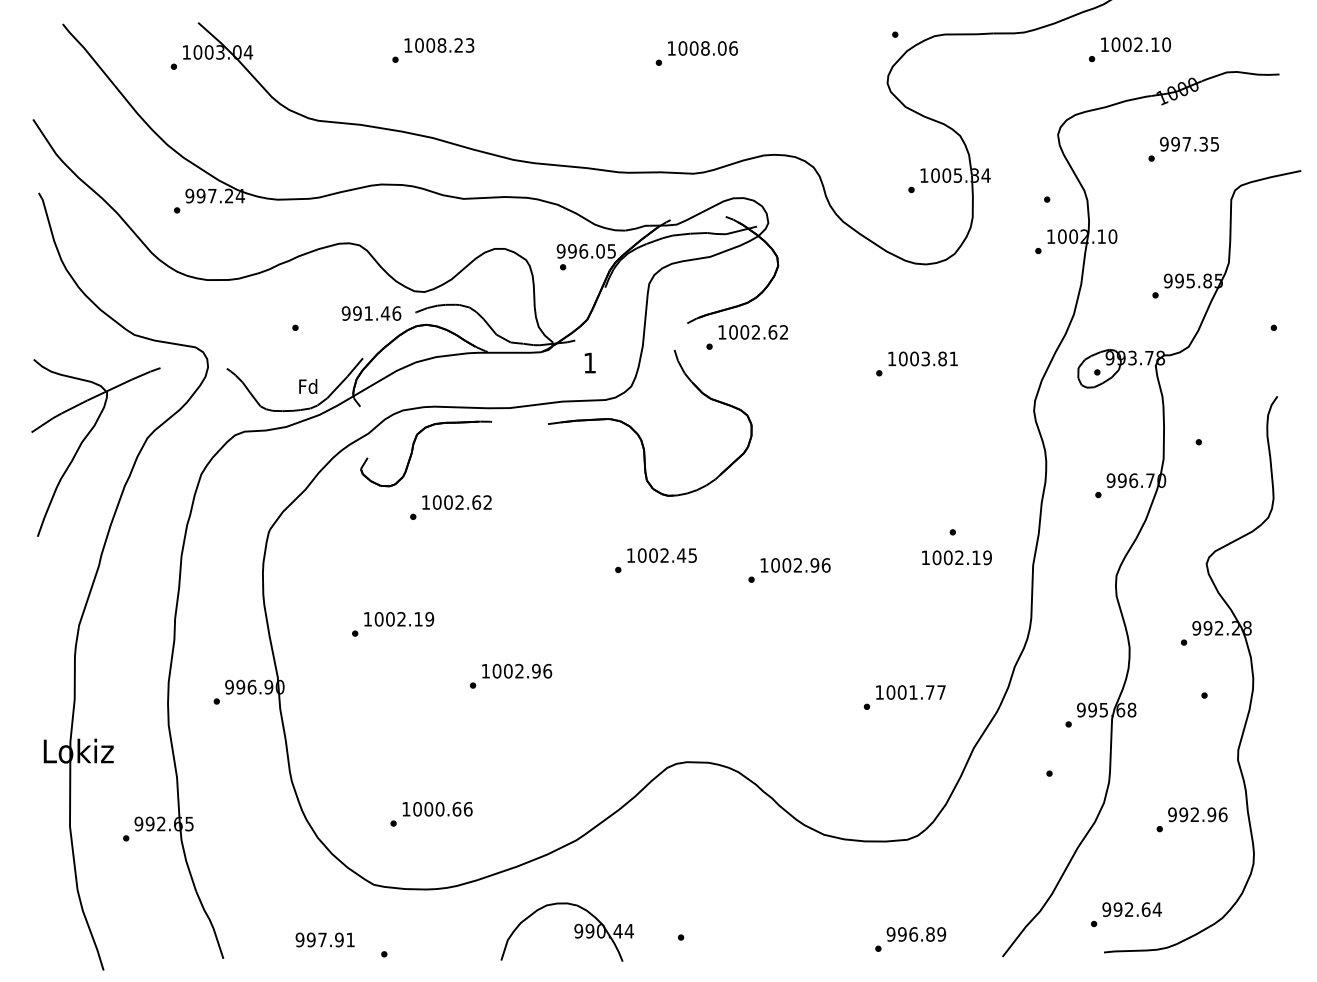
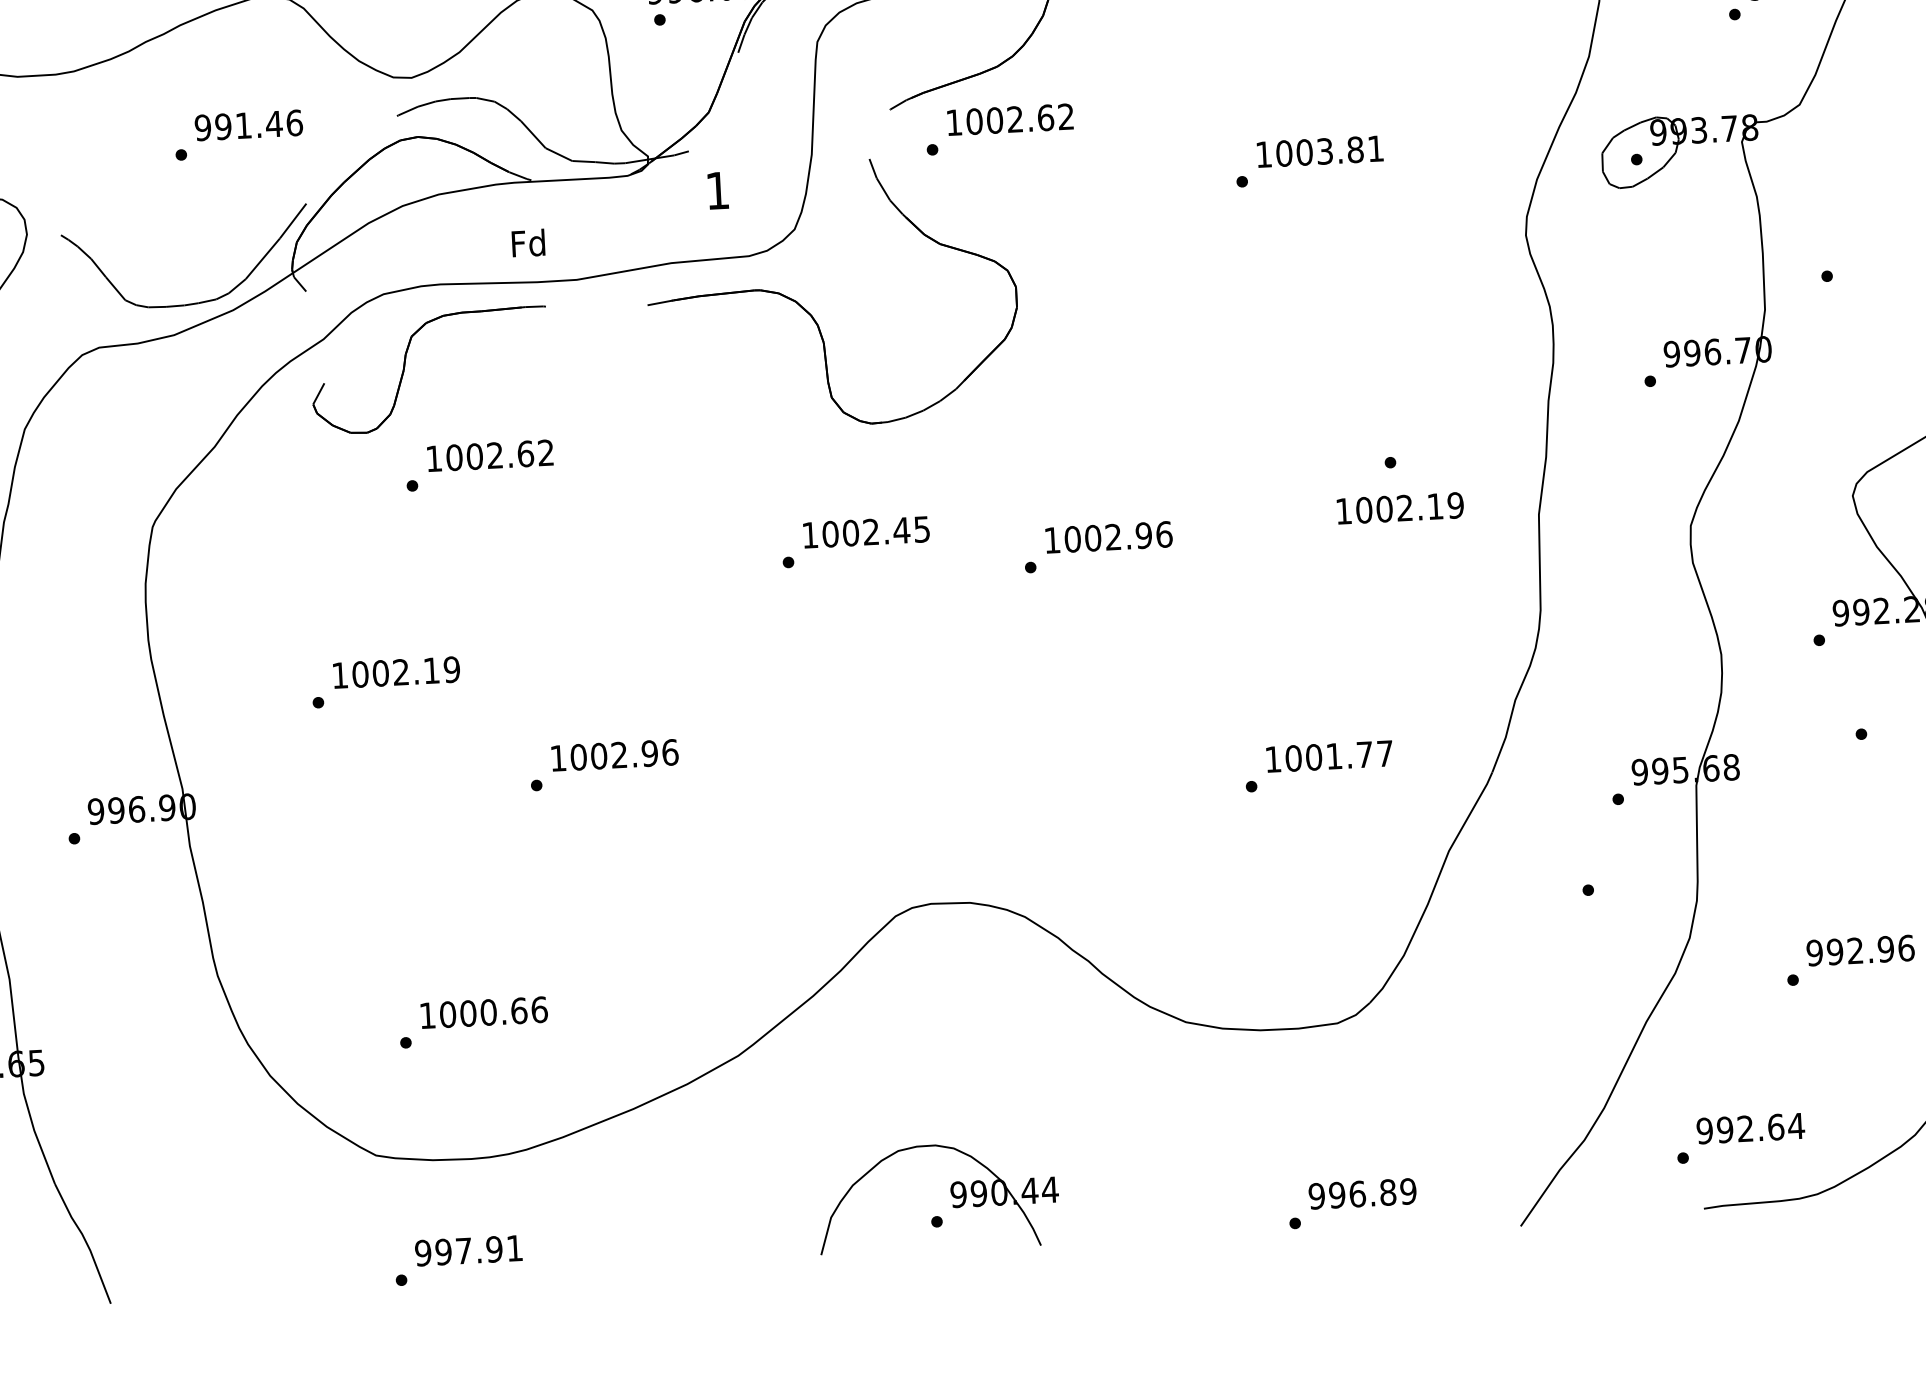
text: (371, 313) -> (248, 125), moved
text: (308, 386) -> (529, 243), moved
part: (574, 930) -> (950, 1193), moved
text: (324, 939) -> (467, 1249), moved

